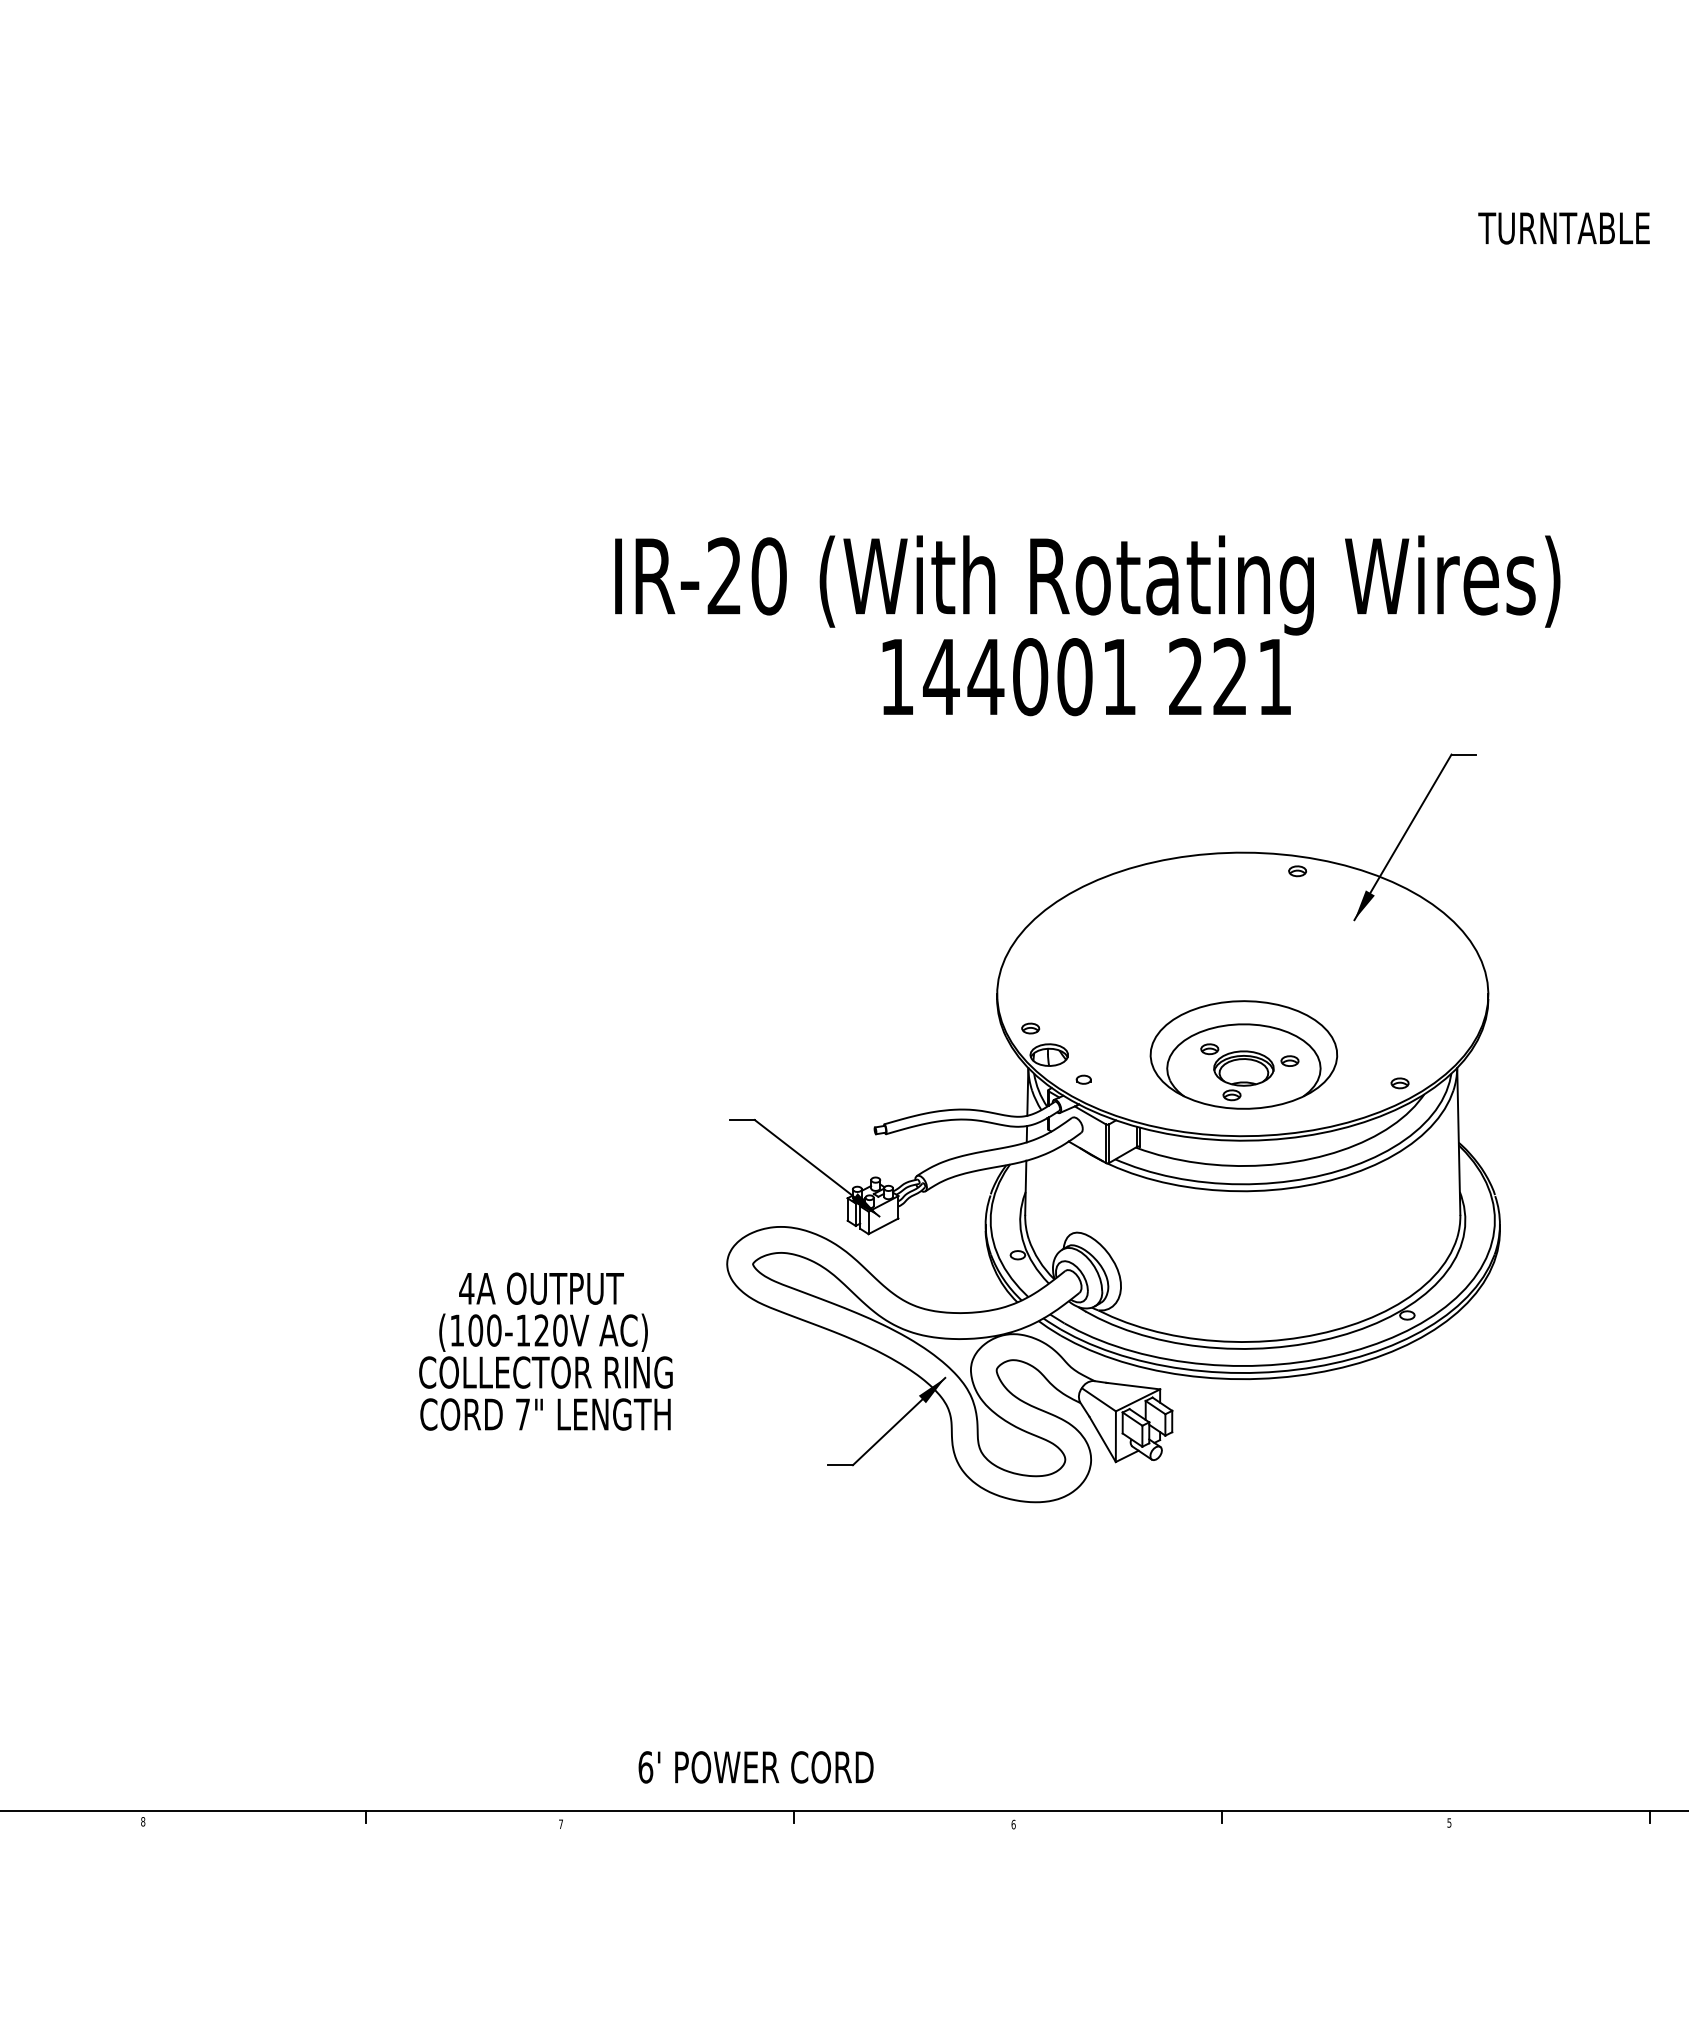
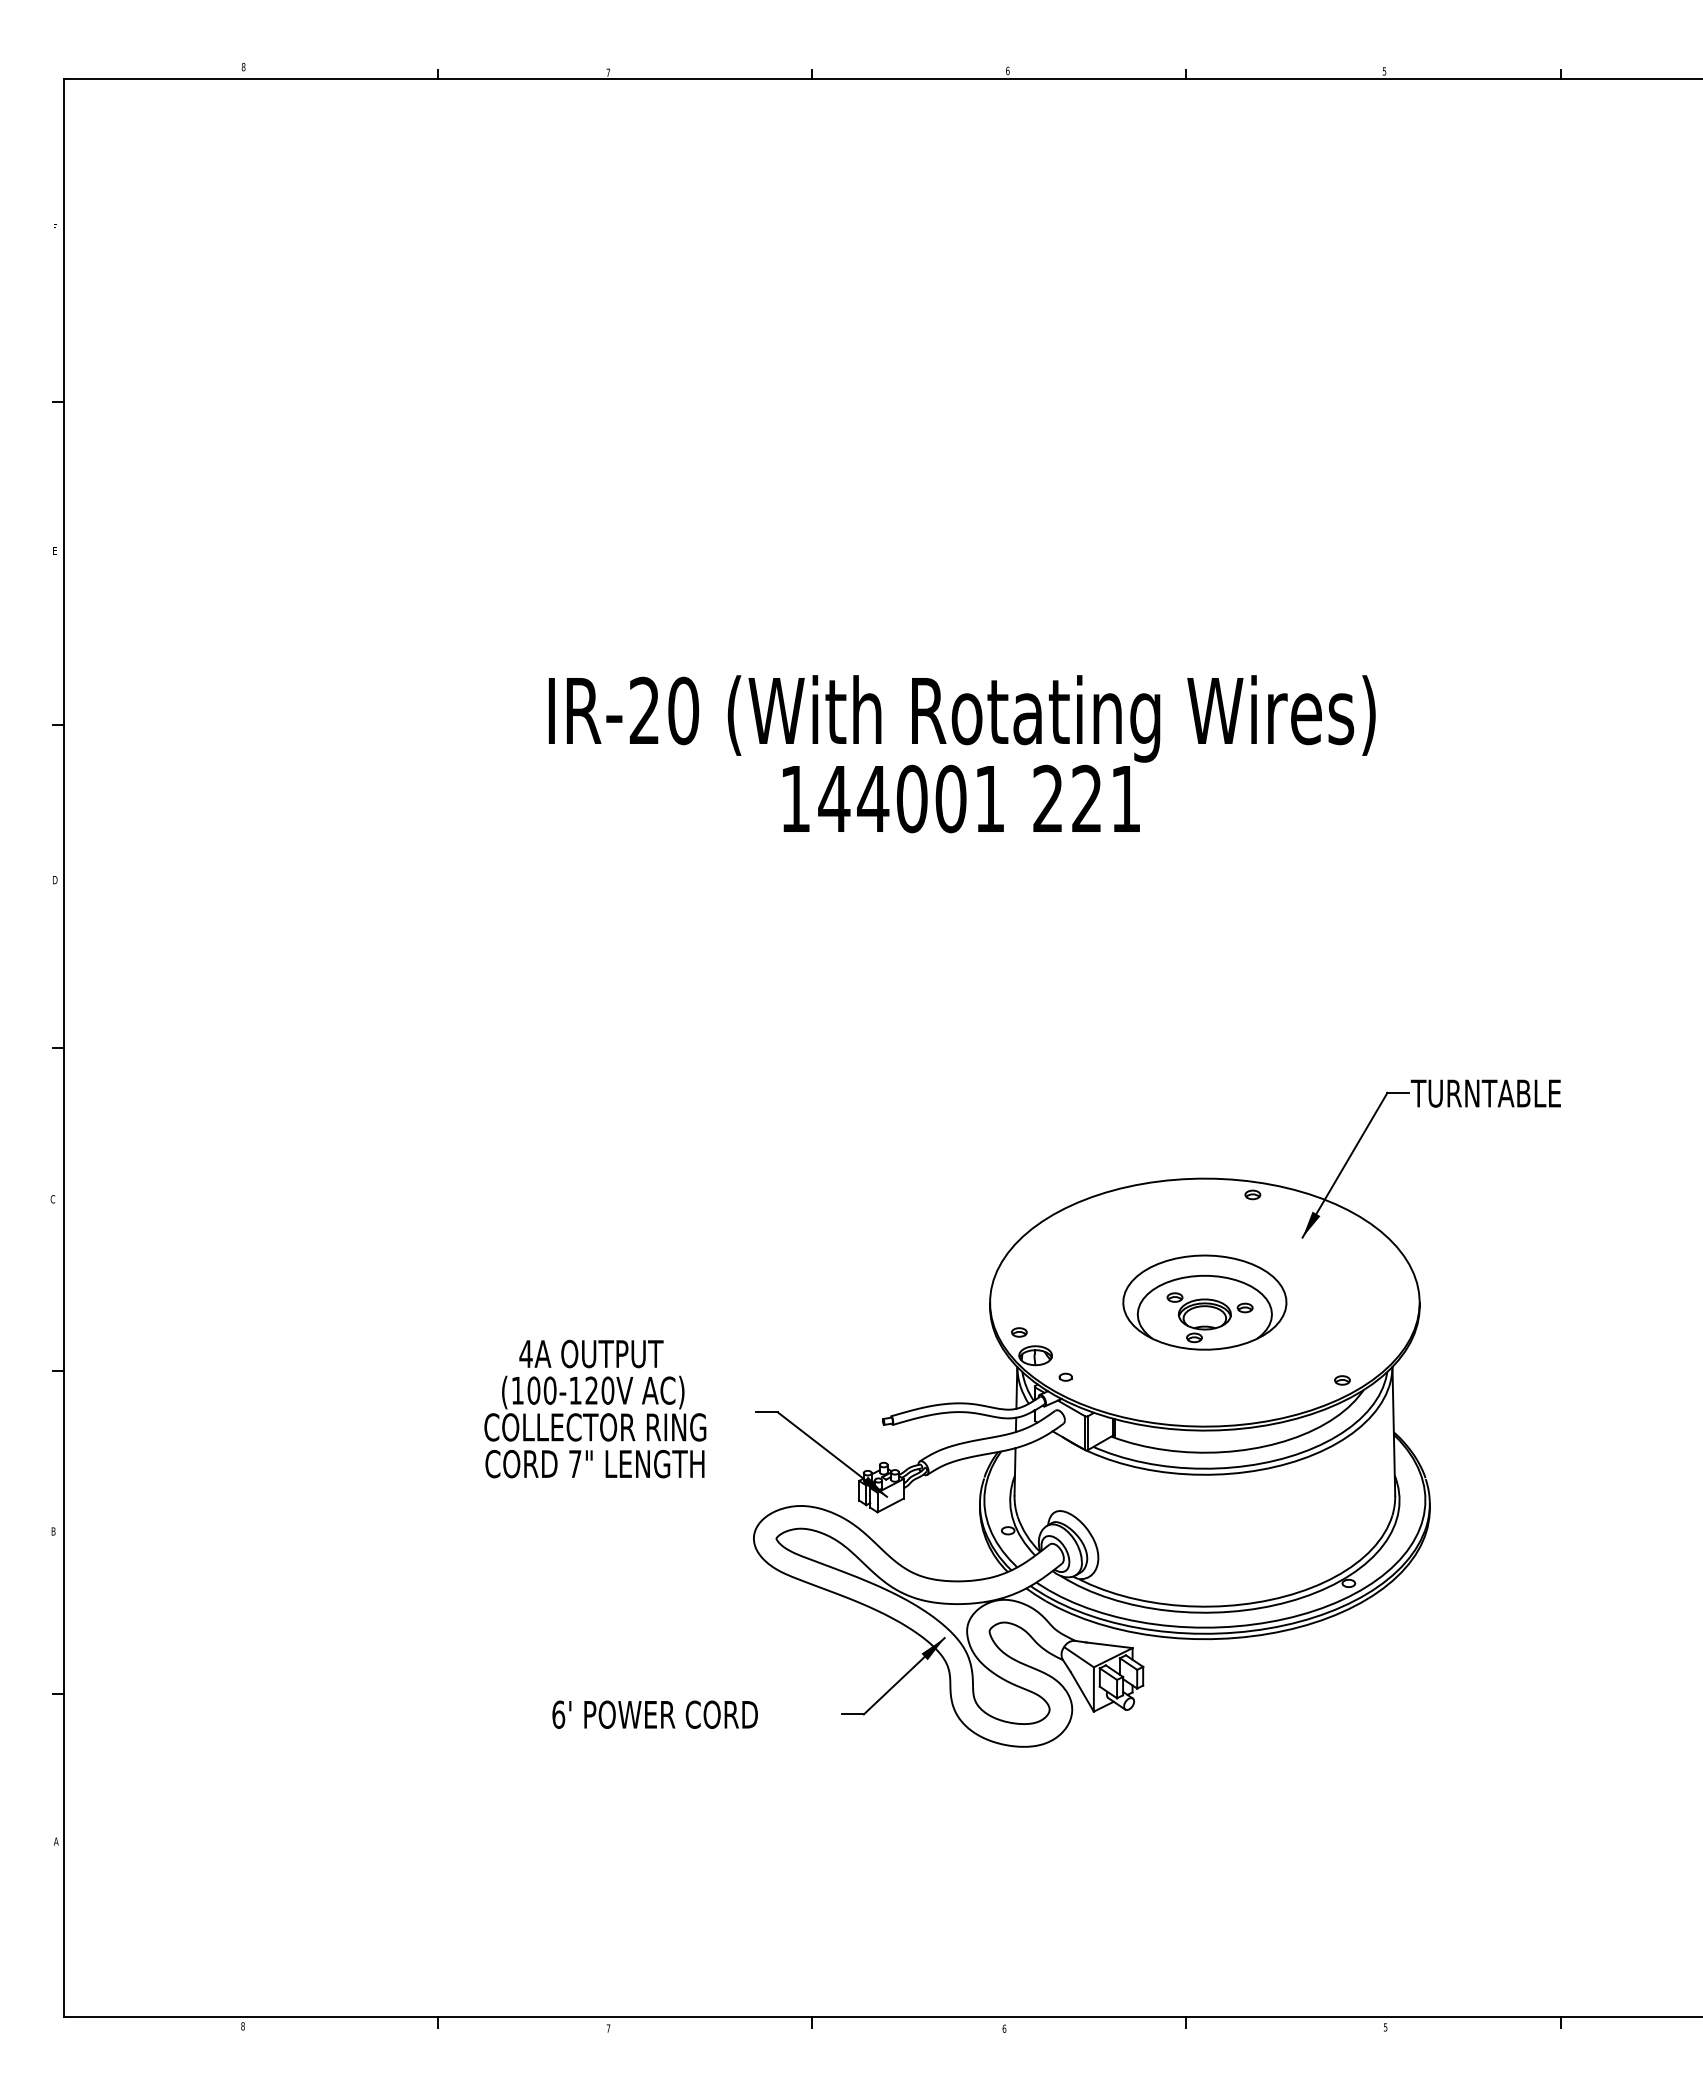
text: (1563, 228) -> (1485, 1093), moved
text: (1086, 626) -> (961, 754), moved
part: (1243, 1054) -> (1204, 1302), moved
text: (546, 1350) -> (595, 1408), moved
text: (755, 1767) -> (654, 1714), moved

